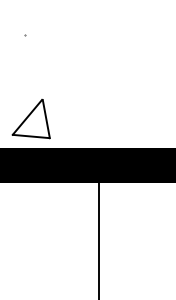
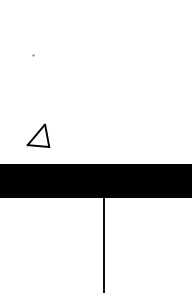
part: (31, 118) -> (38, 135), size x0.6

